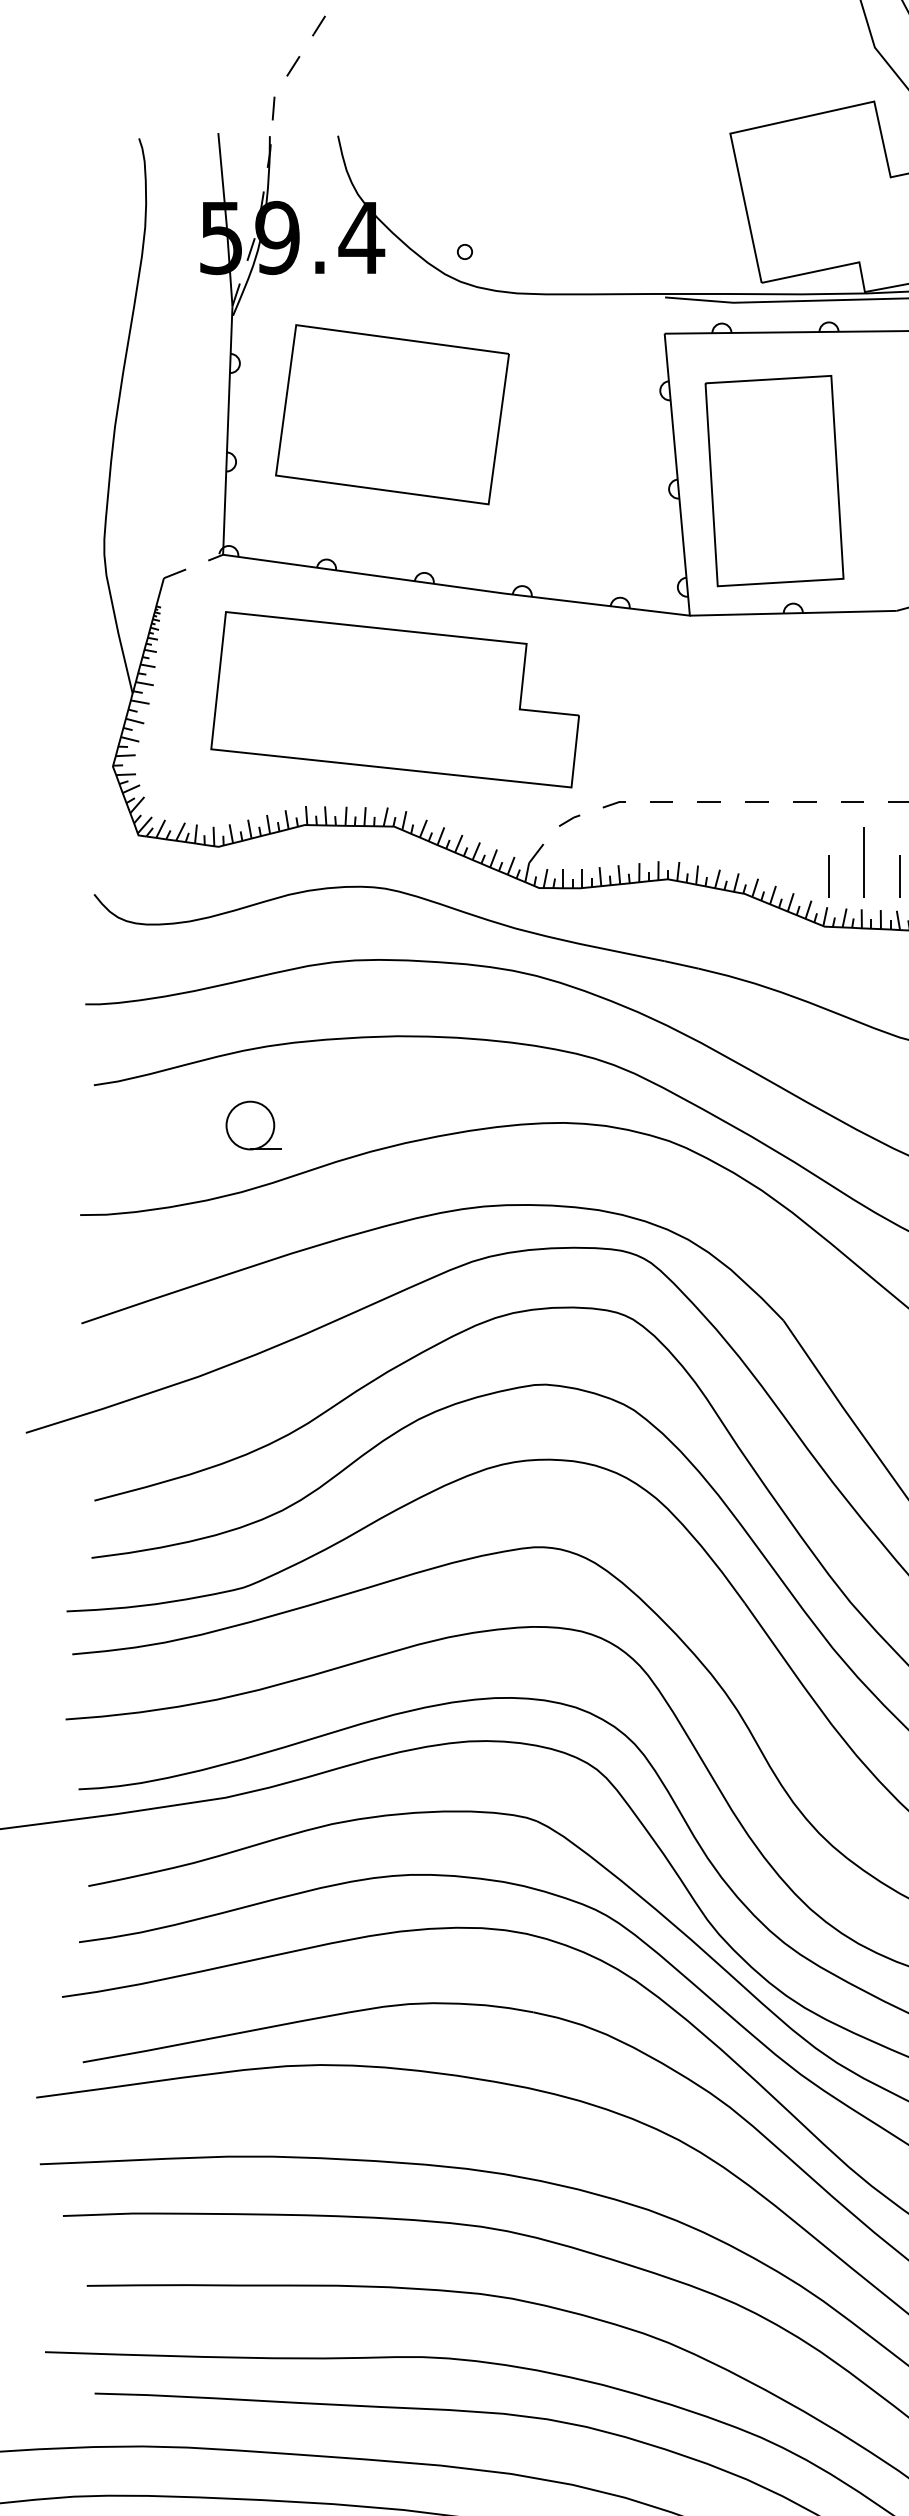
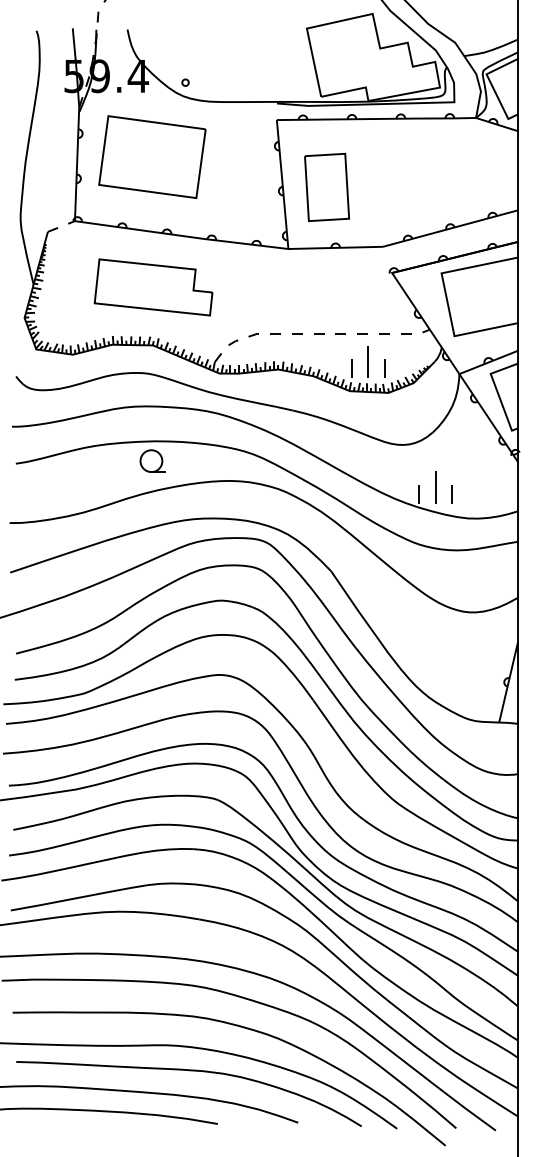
part: (773, 481) -> (326, 187), size x0.7
part: (394, 699) -> (153, 287), size x0.7
part: (252, 1124) -> (152, 460), moved

